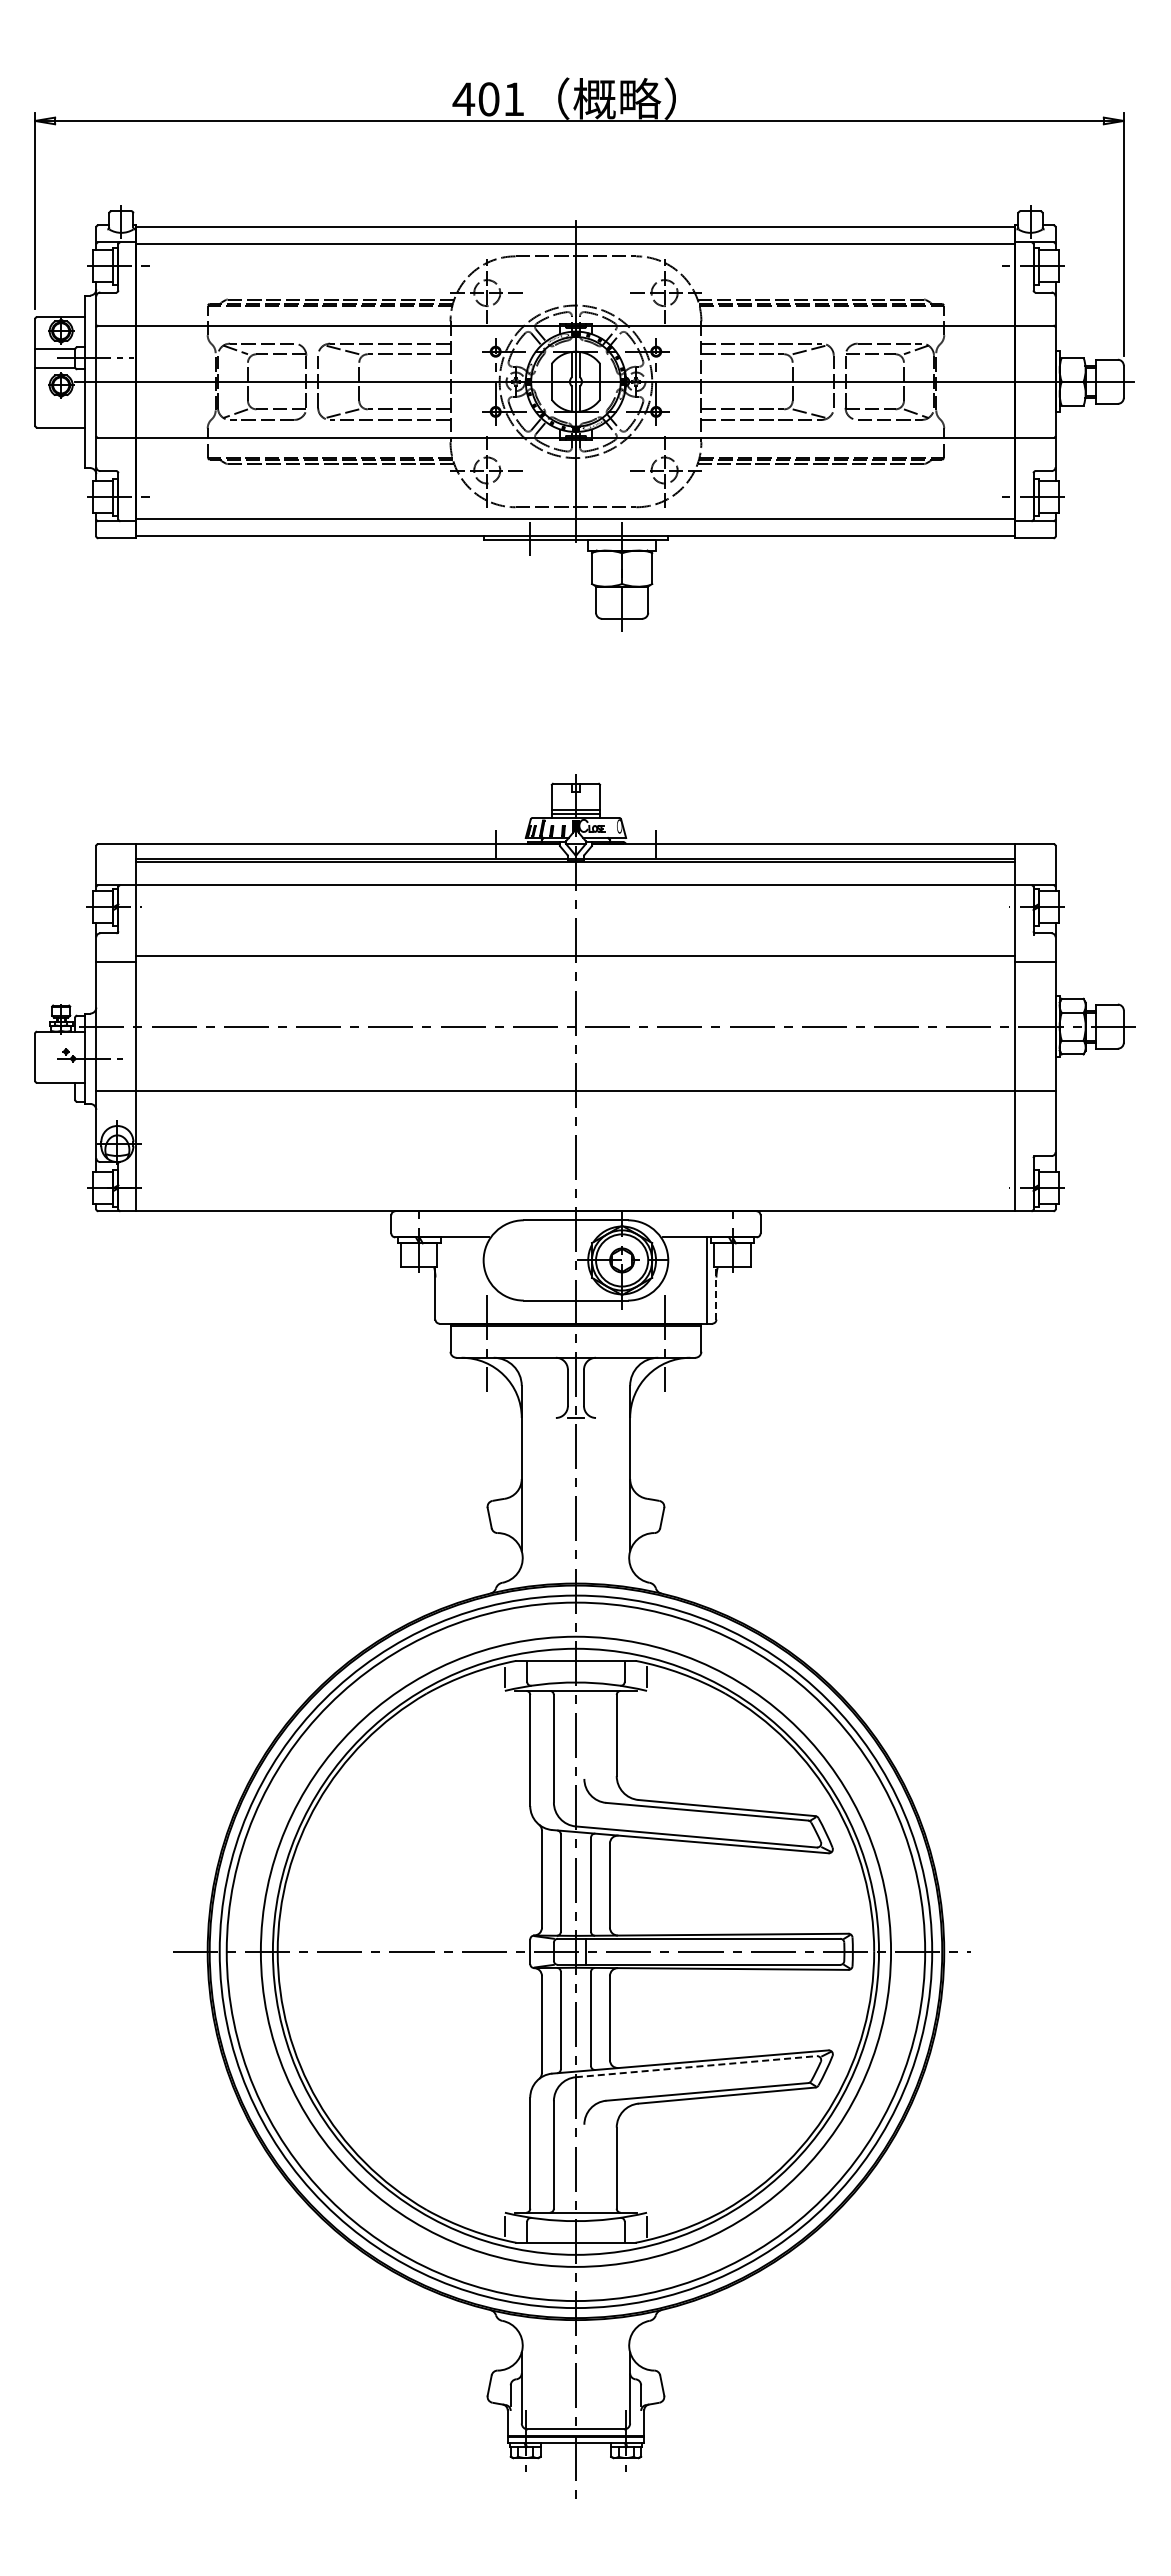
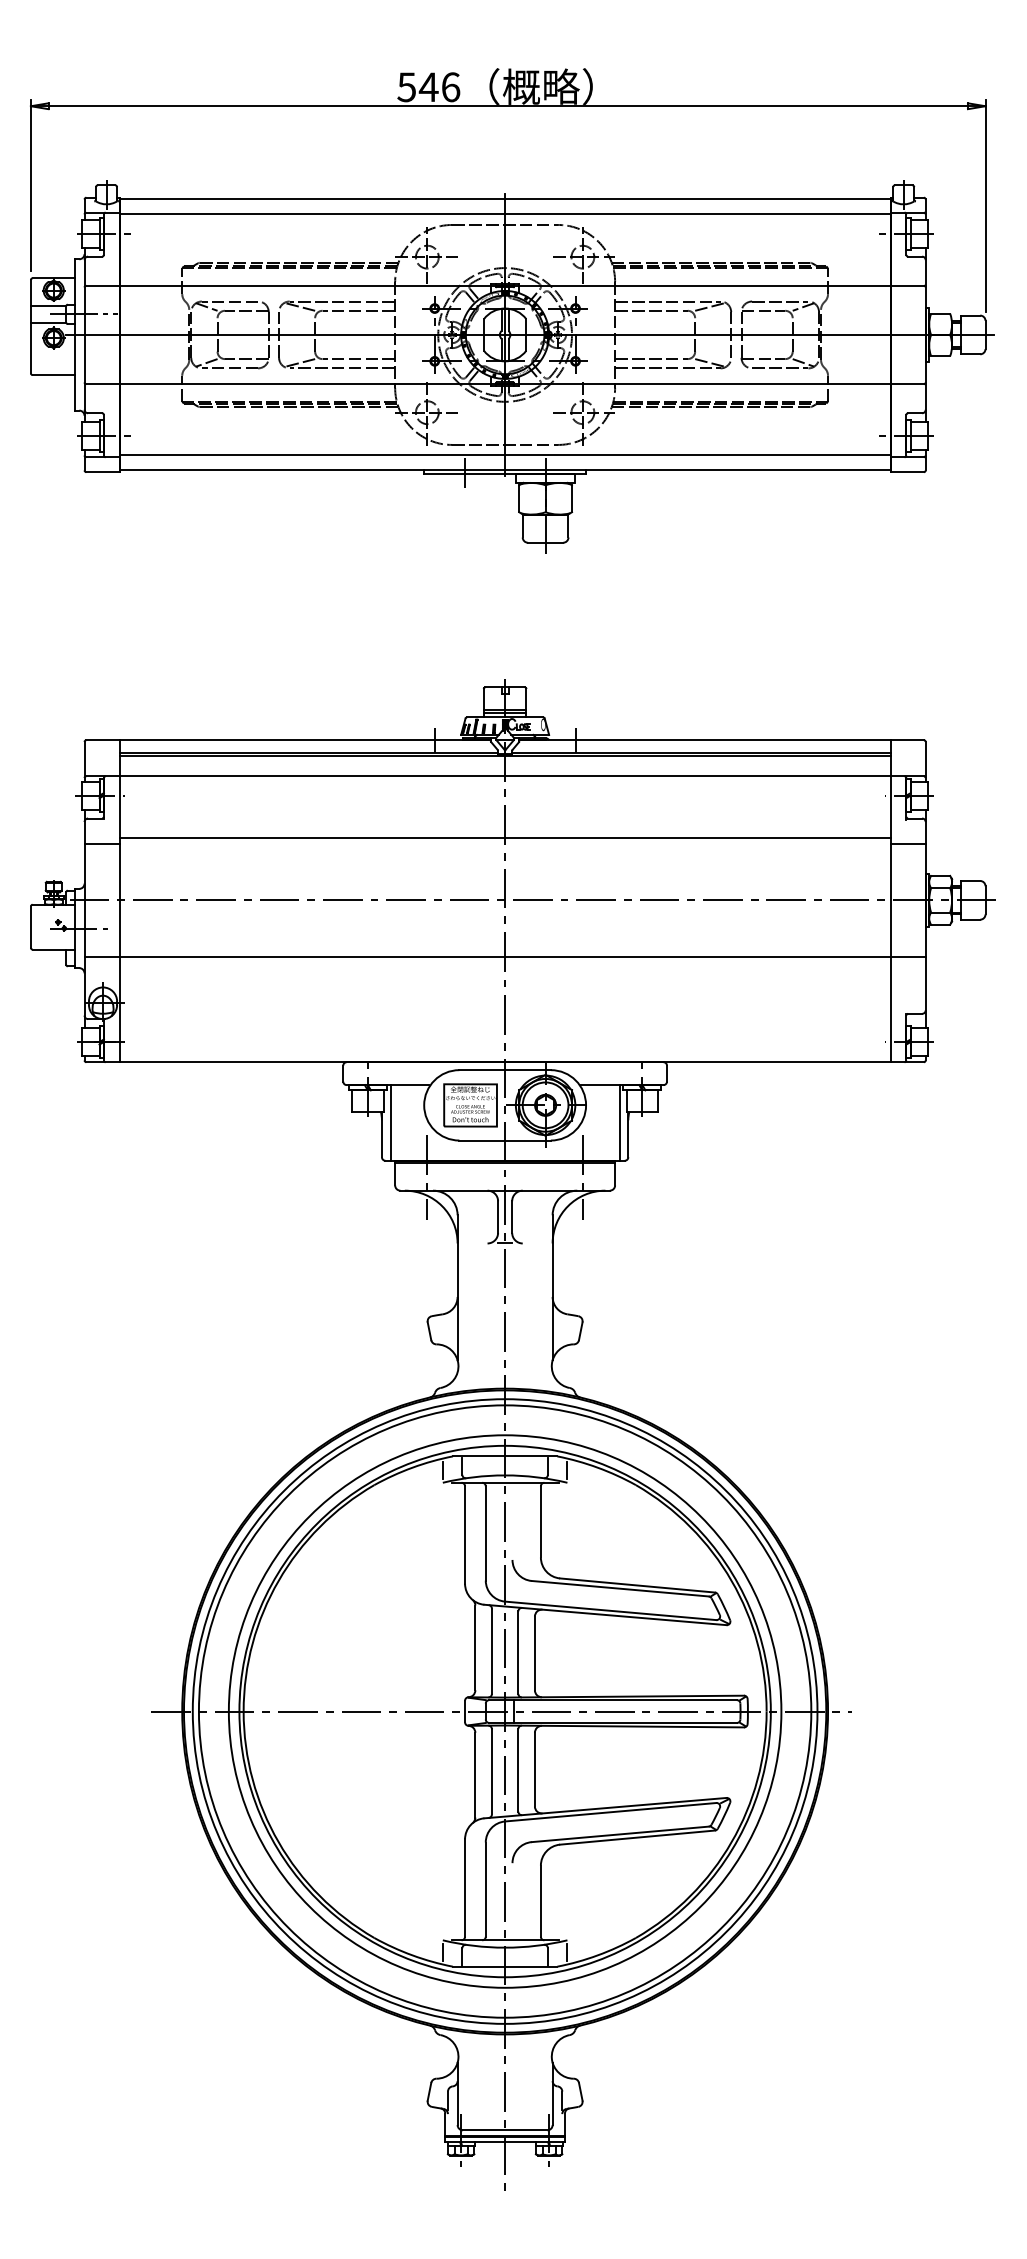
text: (488, 99) -> (428, 87), 401 -> 546
part: (536, 1260) -> (470, 1105), added
line: (445, 1280) -> (390, 1122), added
line: (716, 1293) -> (628, 1134), dashed -> solid
line: (696, 2066) -> (610, 1812), dashed -> solid

